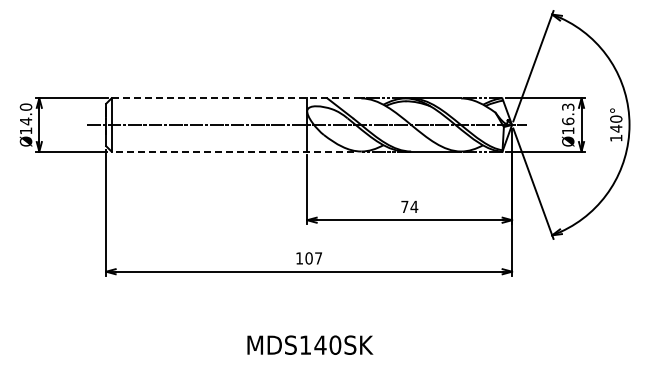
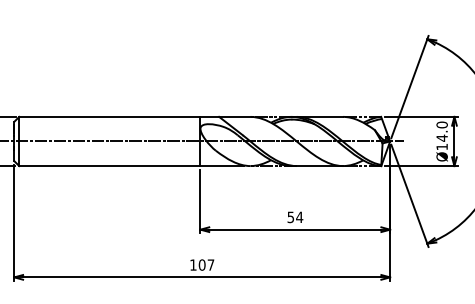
line: (236, 98) -> (134, 116), dashed -> solid
text: (568, 114) -> (442, 131), Ø16.3 -> Ø14.0
line: (232, 151) -> (131, 166), dashed -> solid
text: (404, 207) -> (290, 217), 74 -> 54

